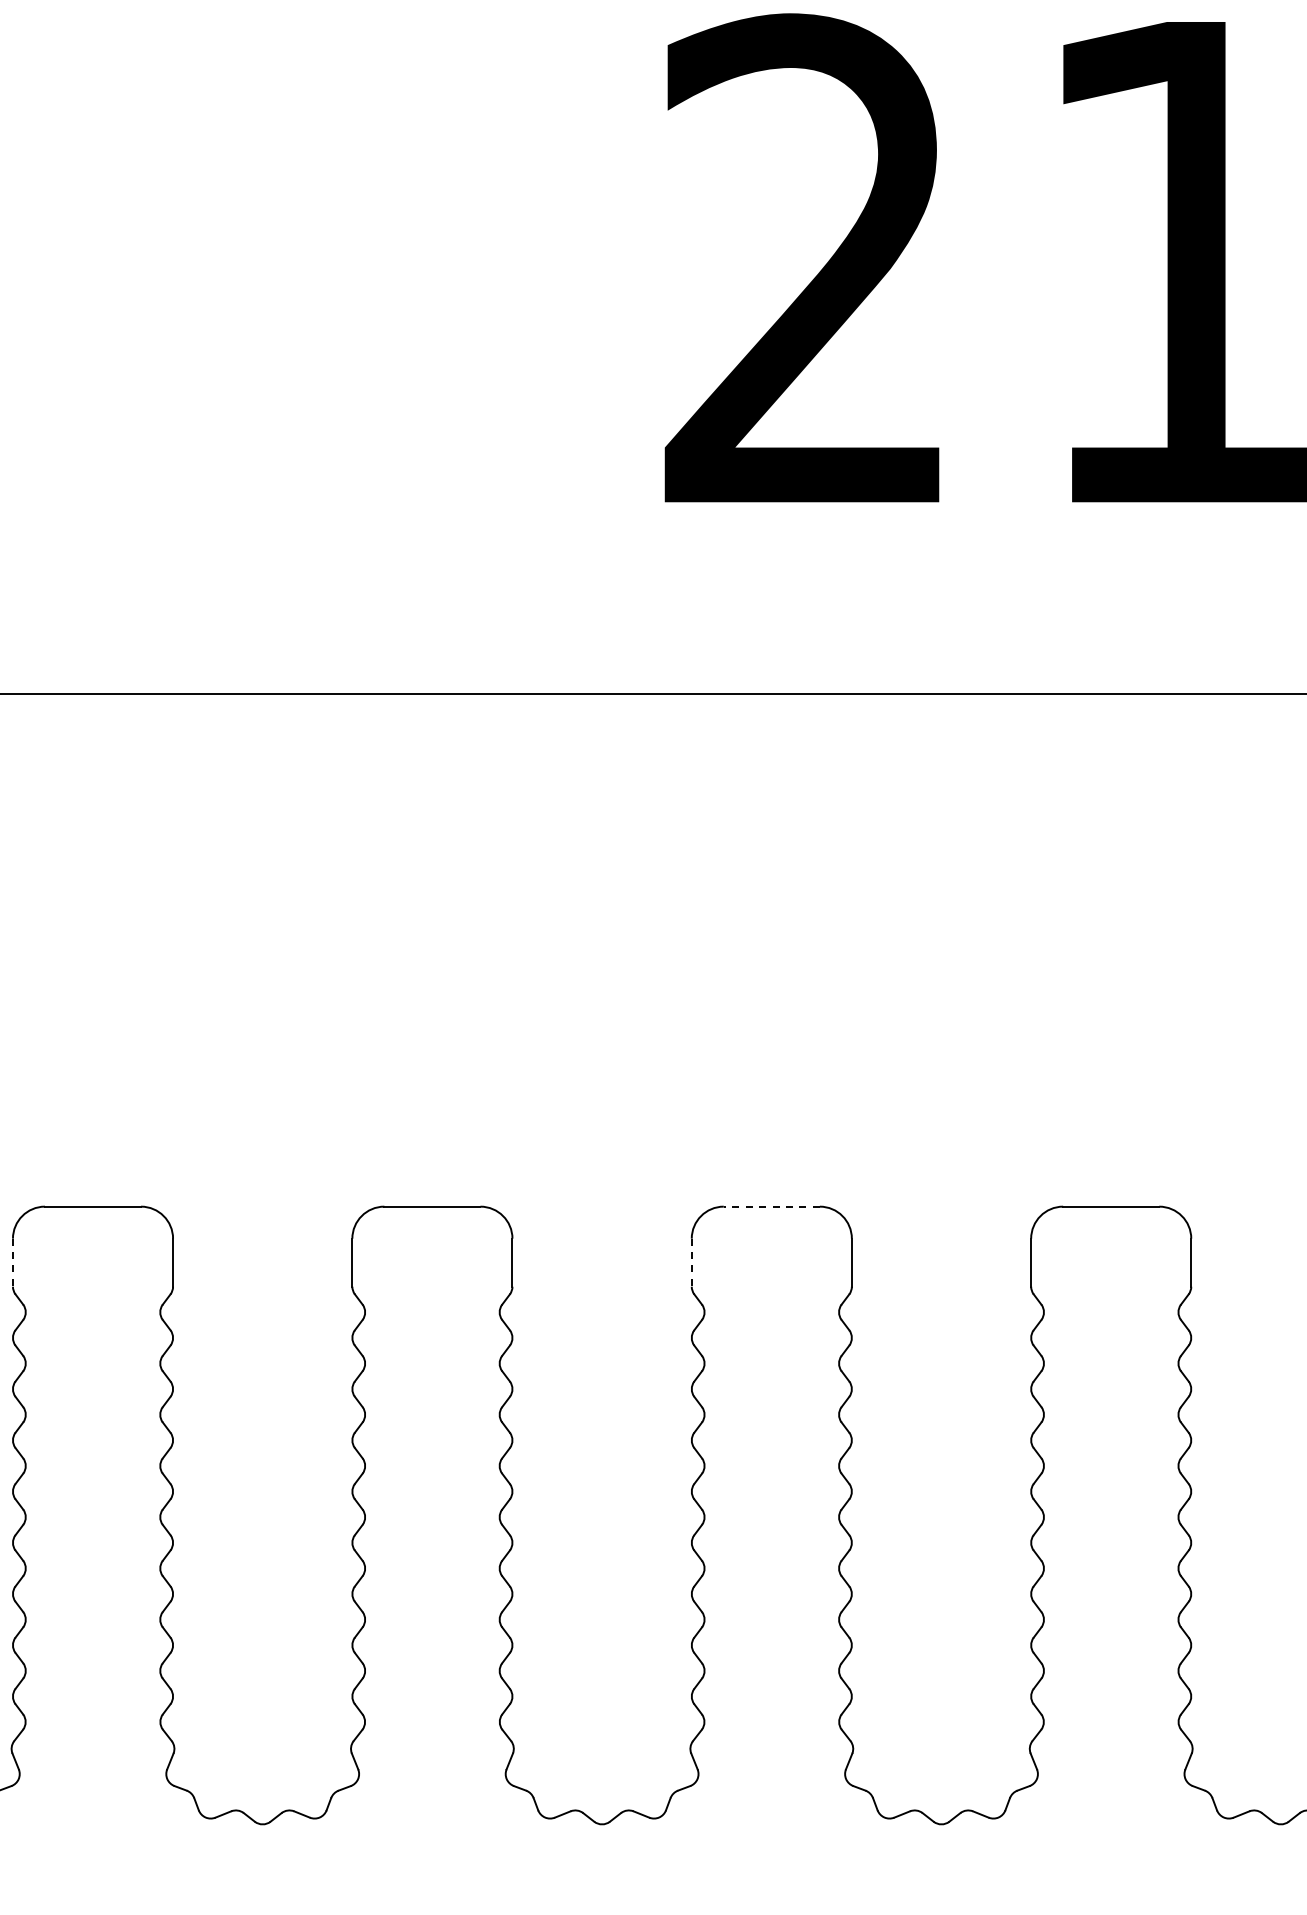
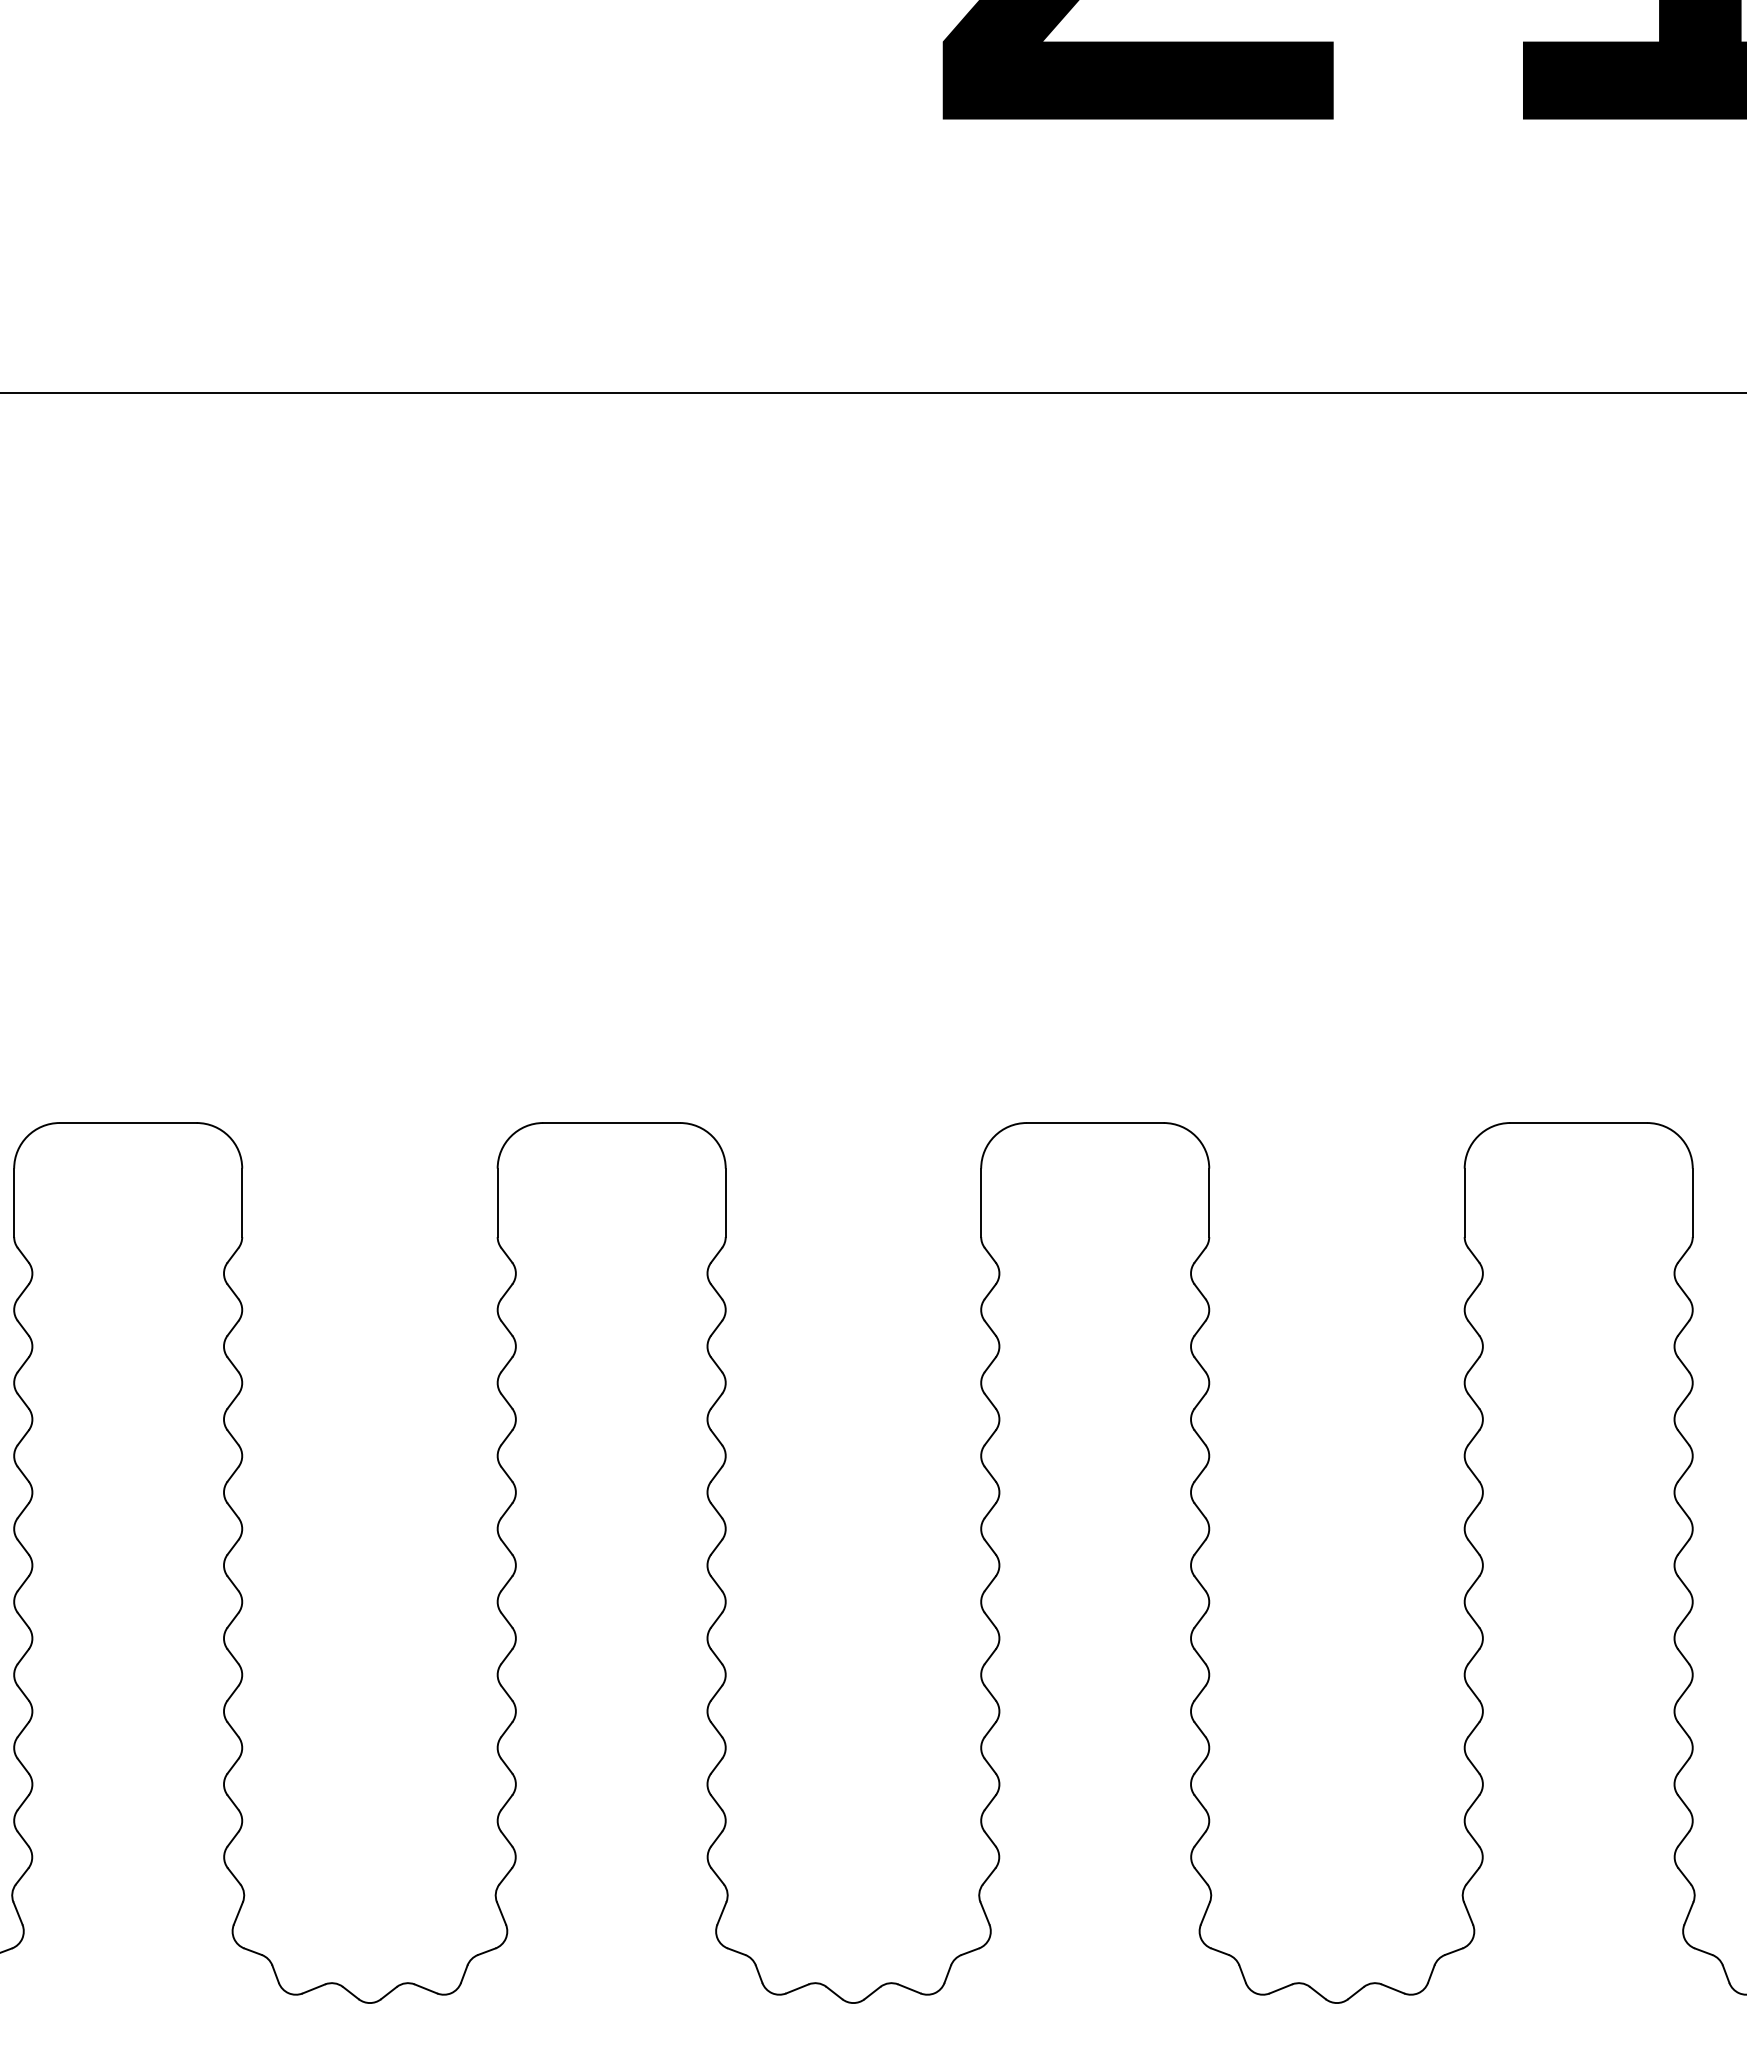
line: (771, 1206) -> (1094, 1122), dashed -> solid
line: (12, 1263) -> (13, 1203), dashed -> solid
line: (691, 1263) -> (980, 1203), dashed -> solid

